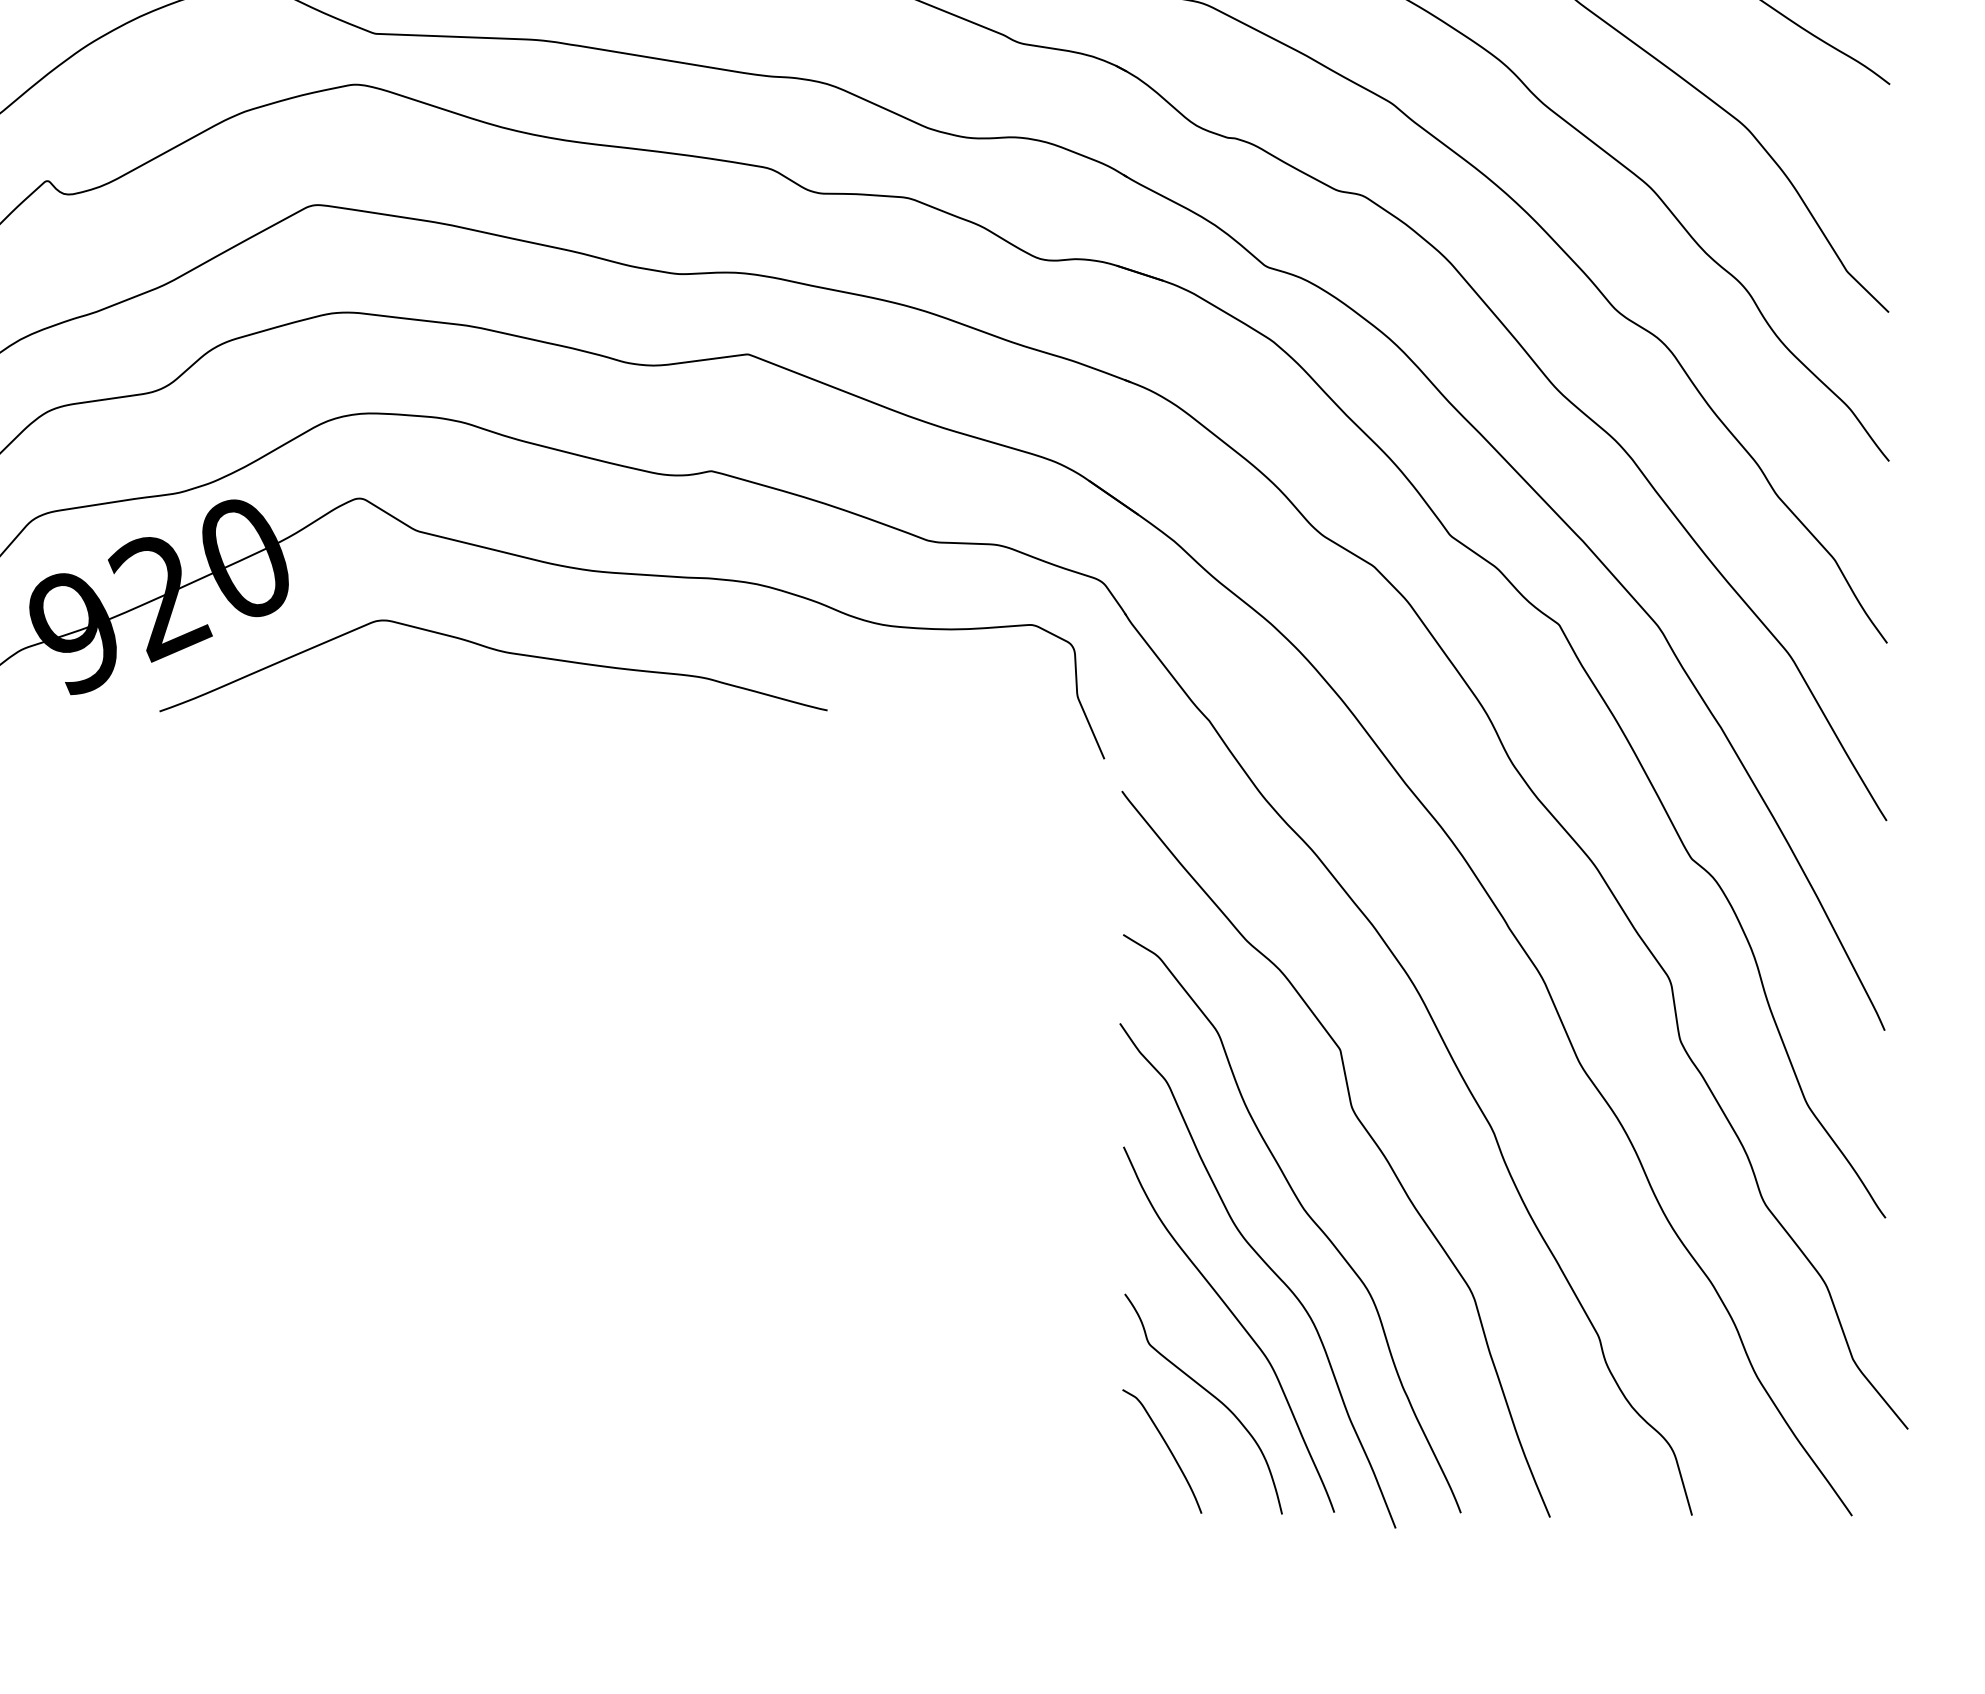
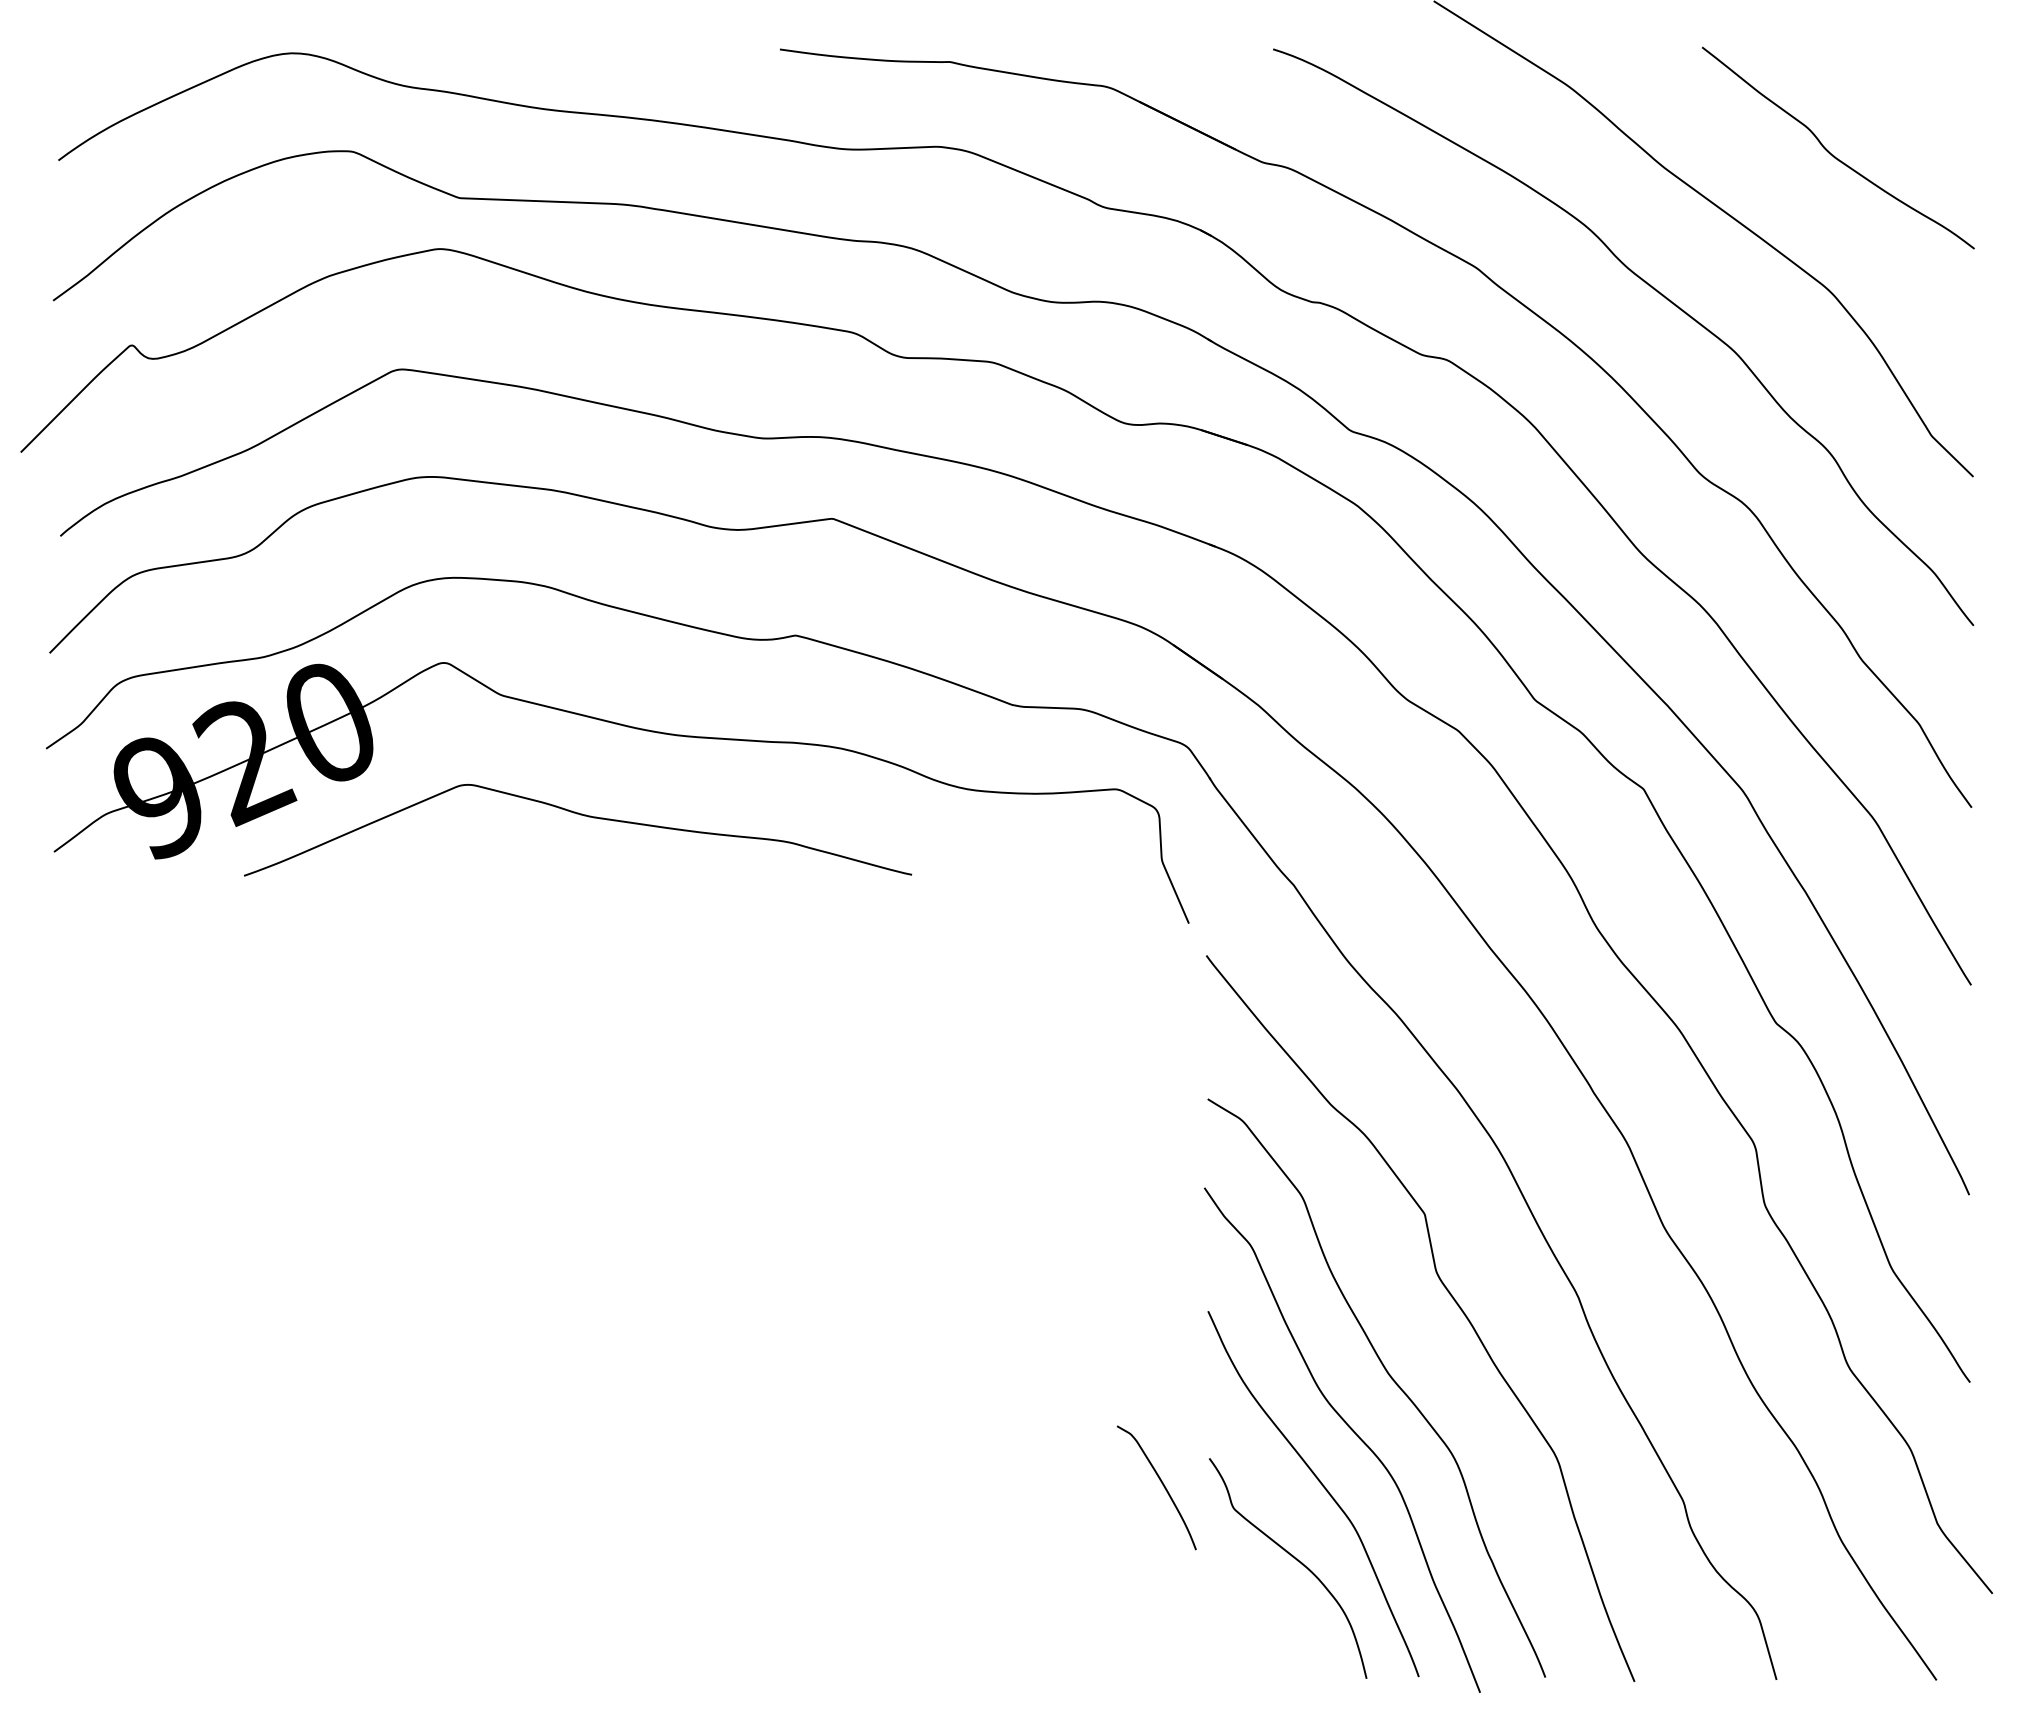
curve: (1168, 1449) -> (1162, 1485), moved

